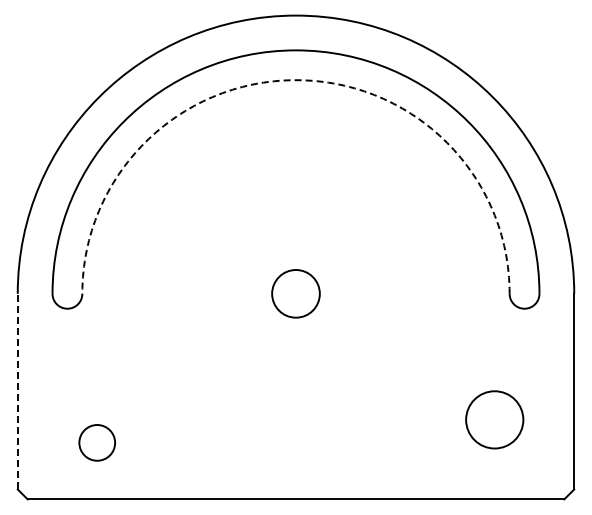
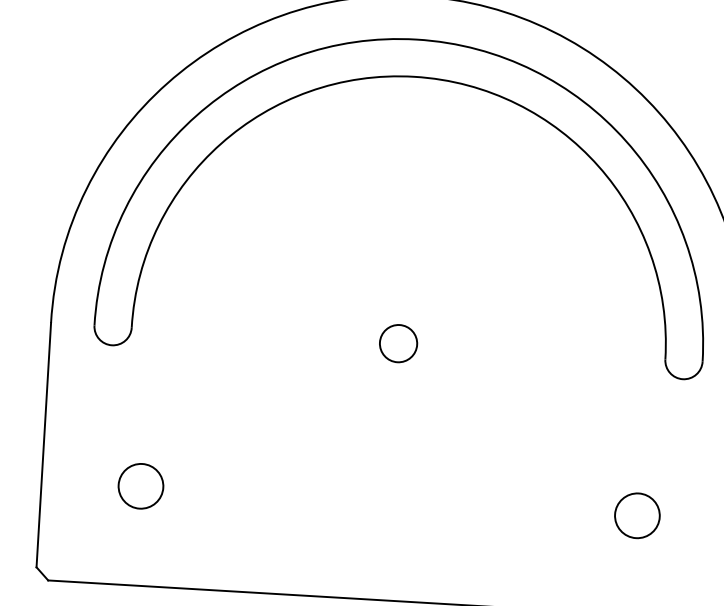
arc: (296, 80) -> (415, 77), dashed -> solid
circle: (295, 293) -> (397, 343), size x0.62
line: (17, 391) -> (43, 444), dashed -> solid
circle: (494, 419) -> (637, 515), size x0.62
circle: (96, 442) -> (140, 485), moved

